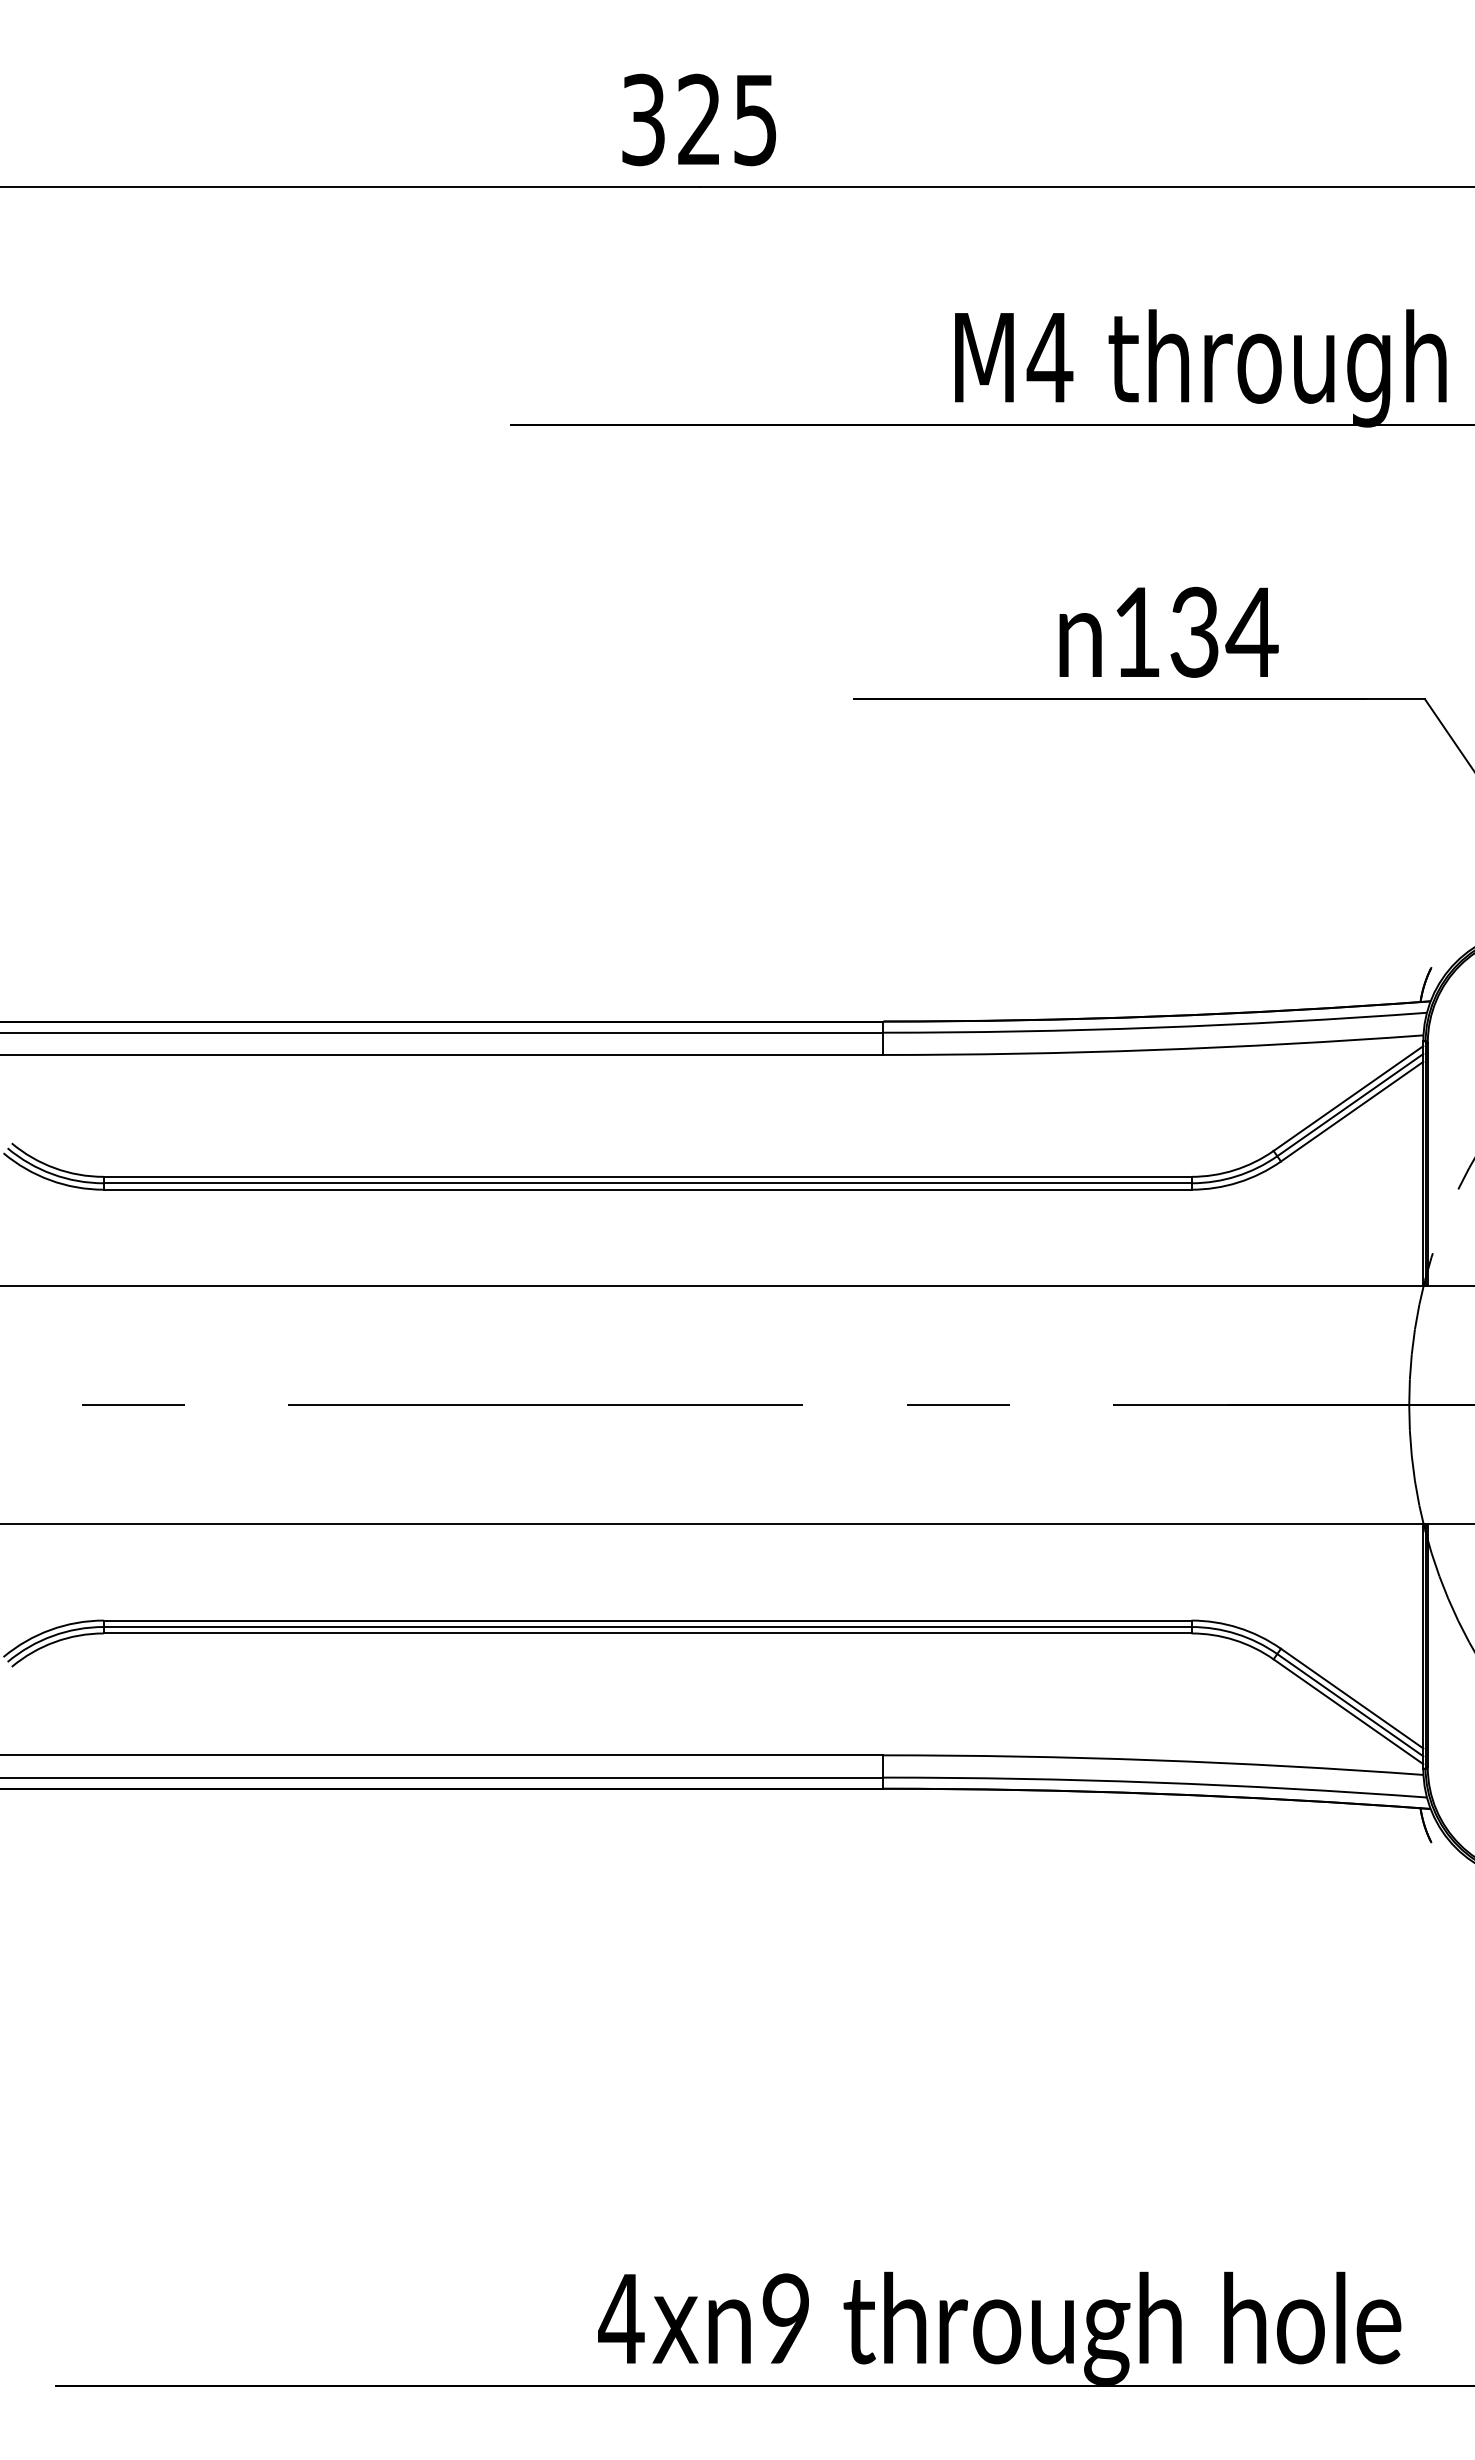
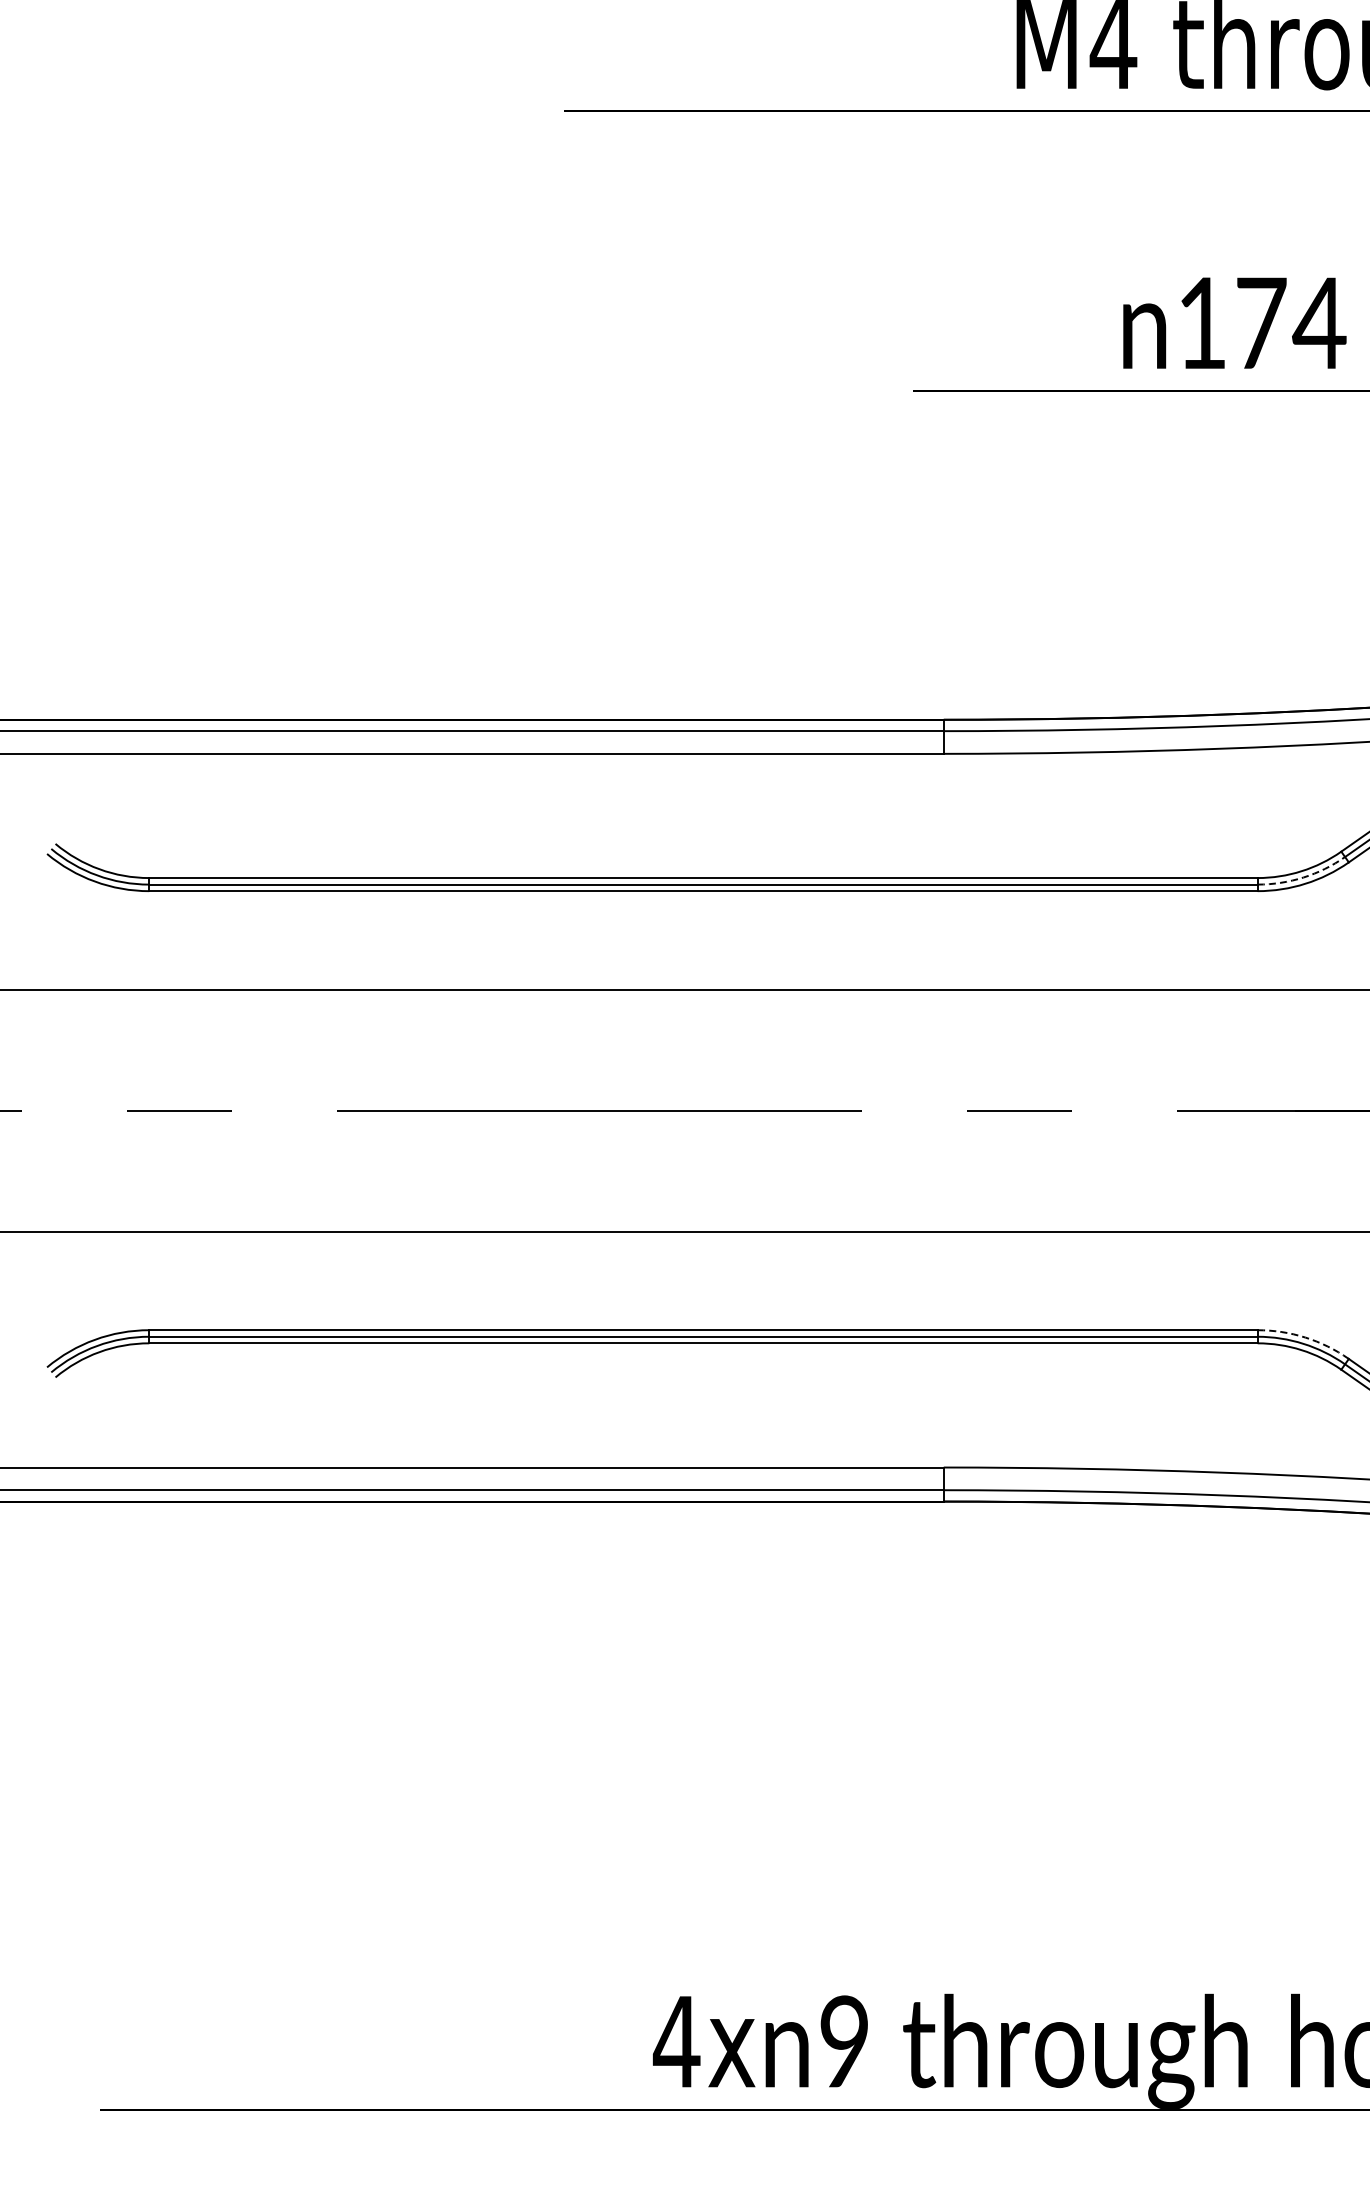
text: (1194, 631) -> (1260, 322), 134 -> 174
arc: (1236, 1176) -> (1303, 877), solid -> dashed
arc: (1238, 1627) -> (1305, 1337), solid -> dashed

